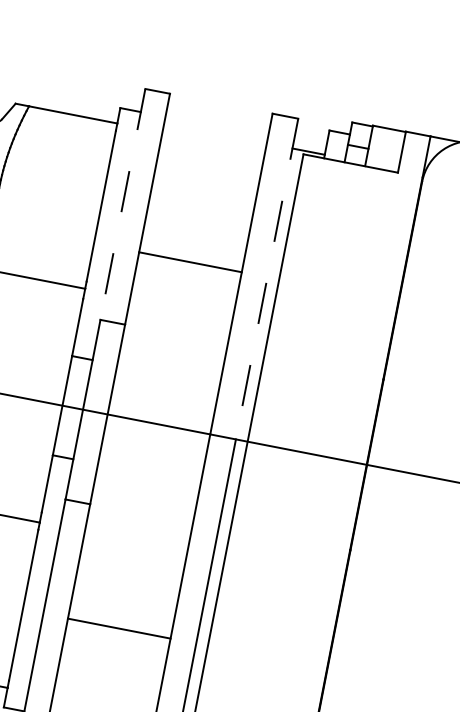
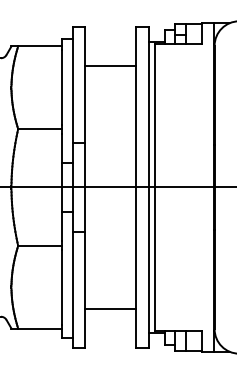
line: (122, 203) -> (72, 84), dashed -> solid
line: (190, 262) -> (110, 66), moved
line: (268, 279) -> (149, 107), dashed -> solid
line: (119, 628) -> (110, 308), moved

